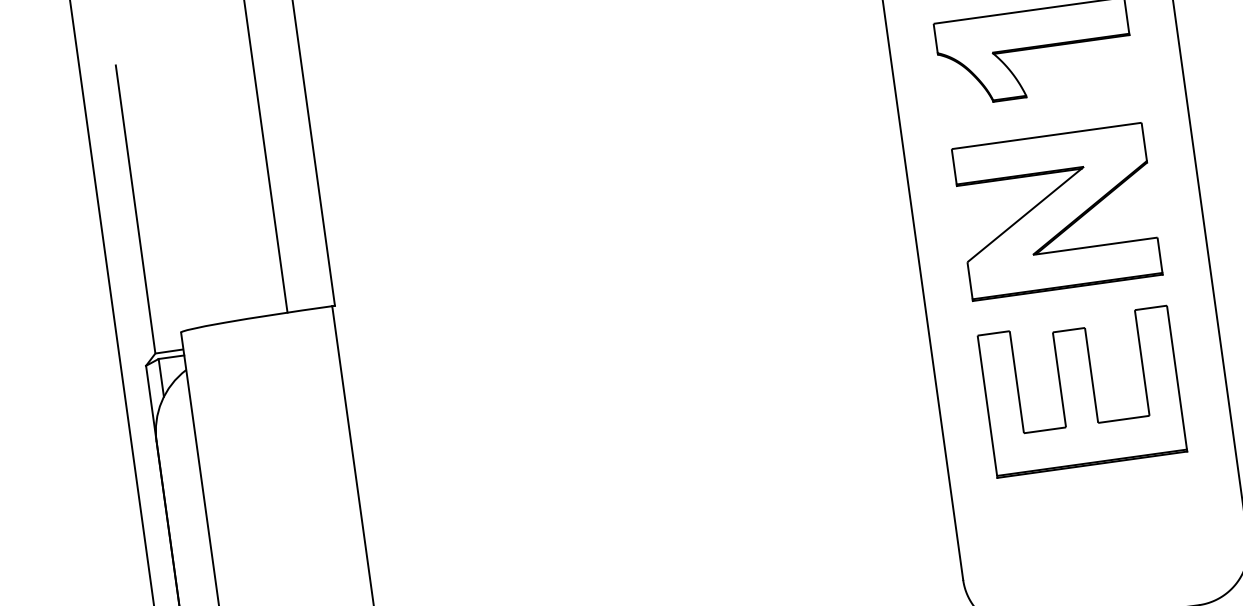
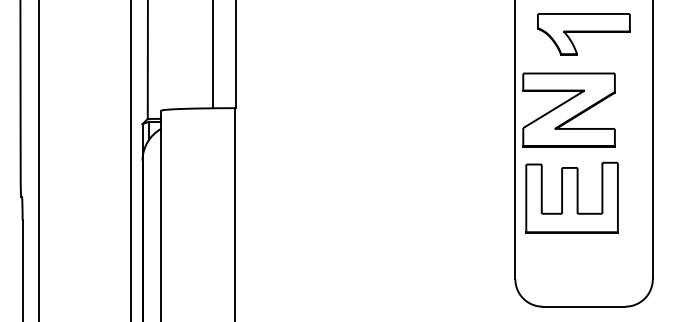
part: (1055, 210) -> (568, 109), moved
part: (1080, 390) -> (571, 197), moved

